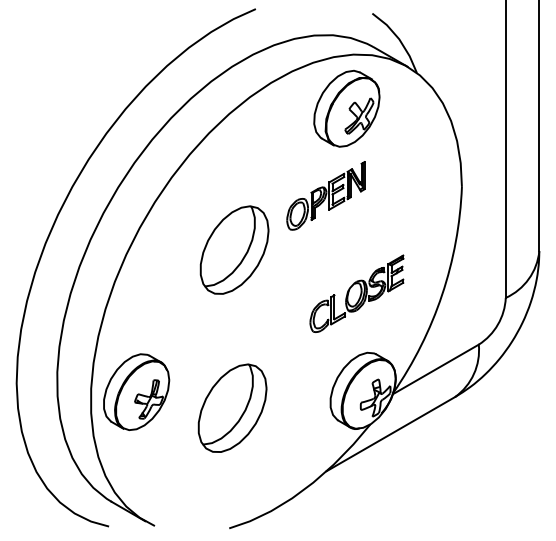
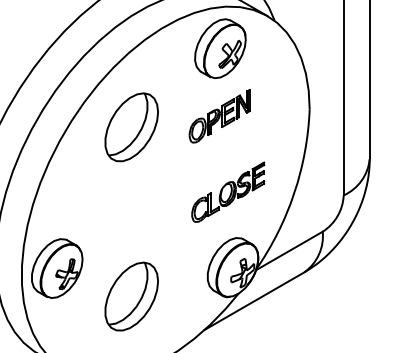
part: (325, 195) -> (219, 115), moved
part: (234, 249) -> (131, 126), moved
part: (232, 407) -> (131, 295), moved

